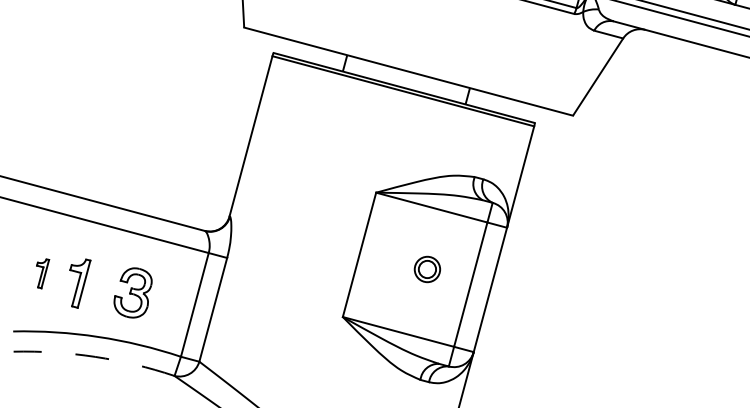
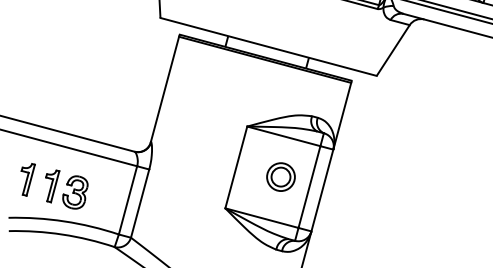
part: (426, 268) -> (280, 176), size x1.67
part: (42, 273) -> (27, 179), size x1.67
part: (133, 292) -> (75, 192), moved
arc: (95, 356) -> (62, 234), dashed -> solid

